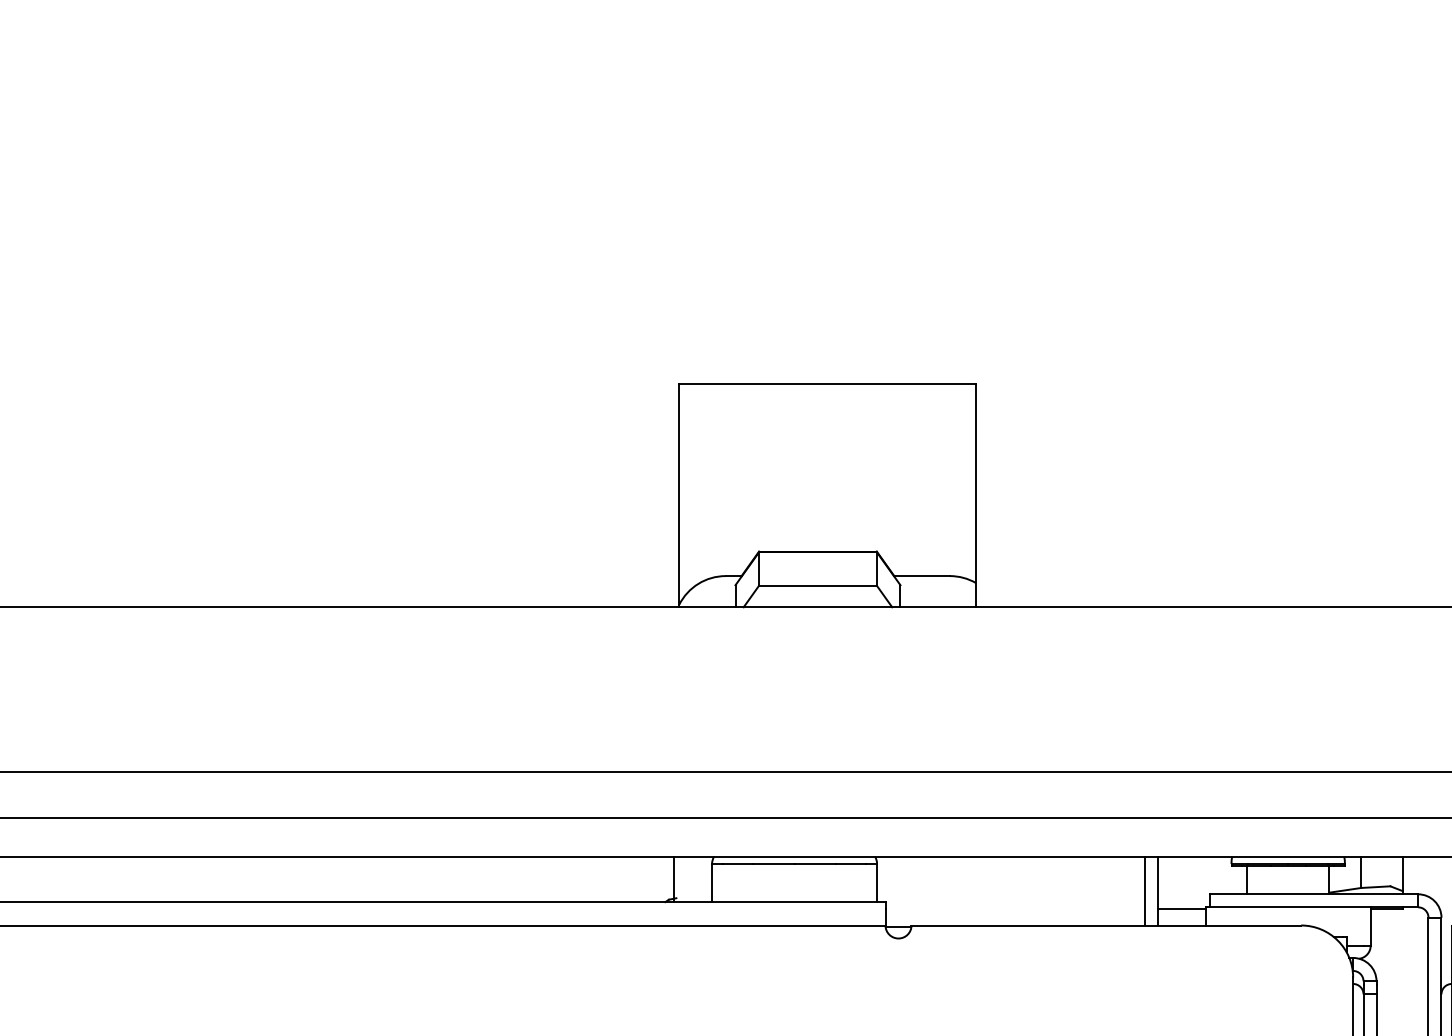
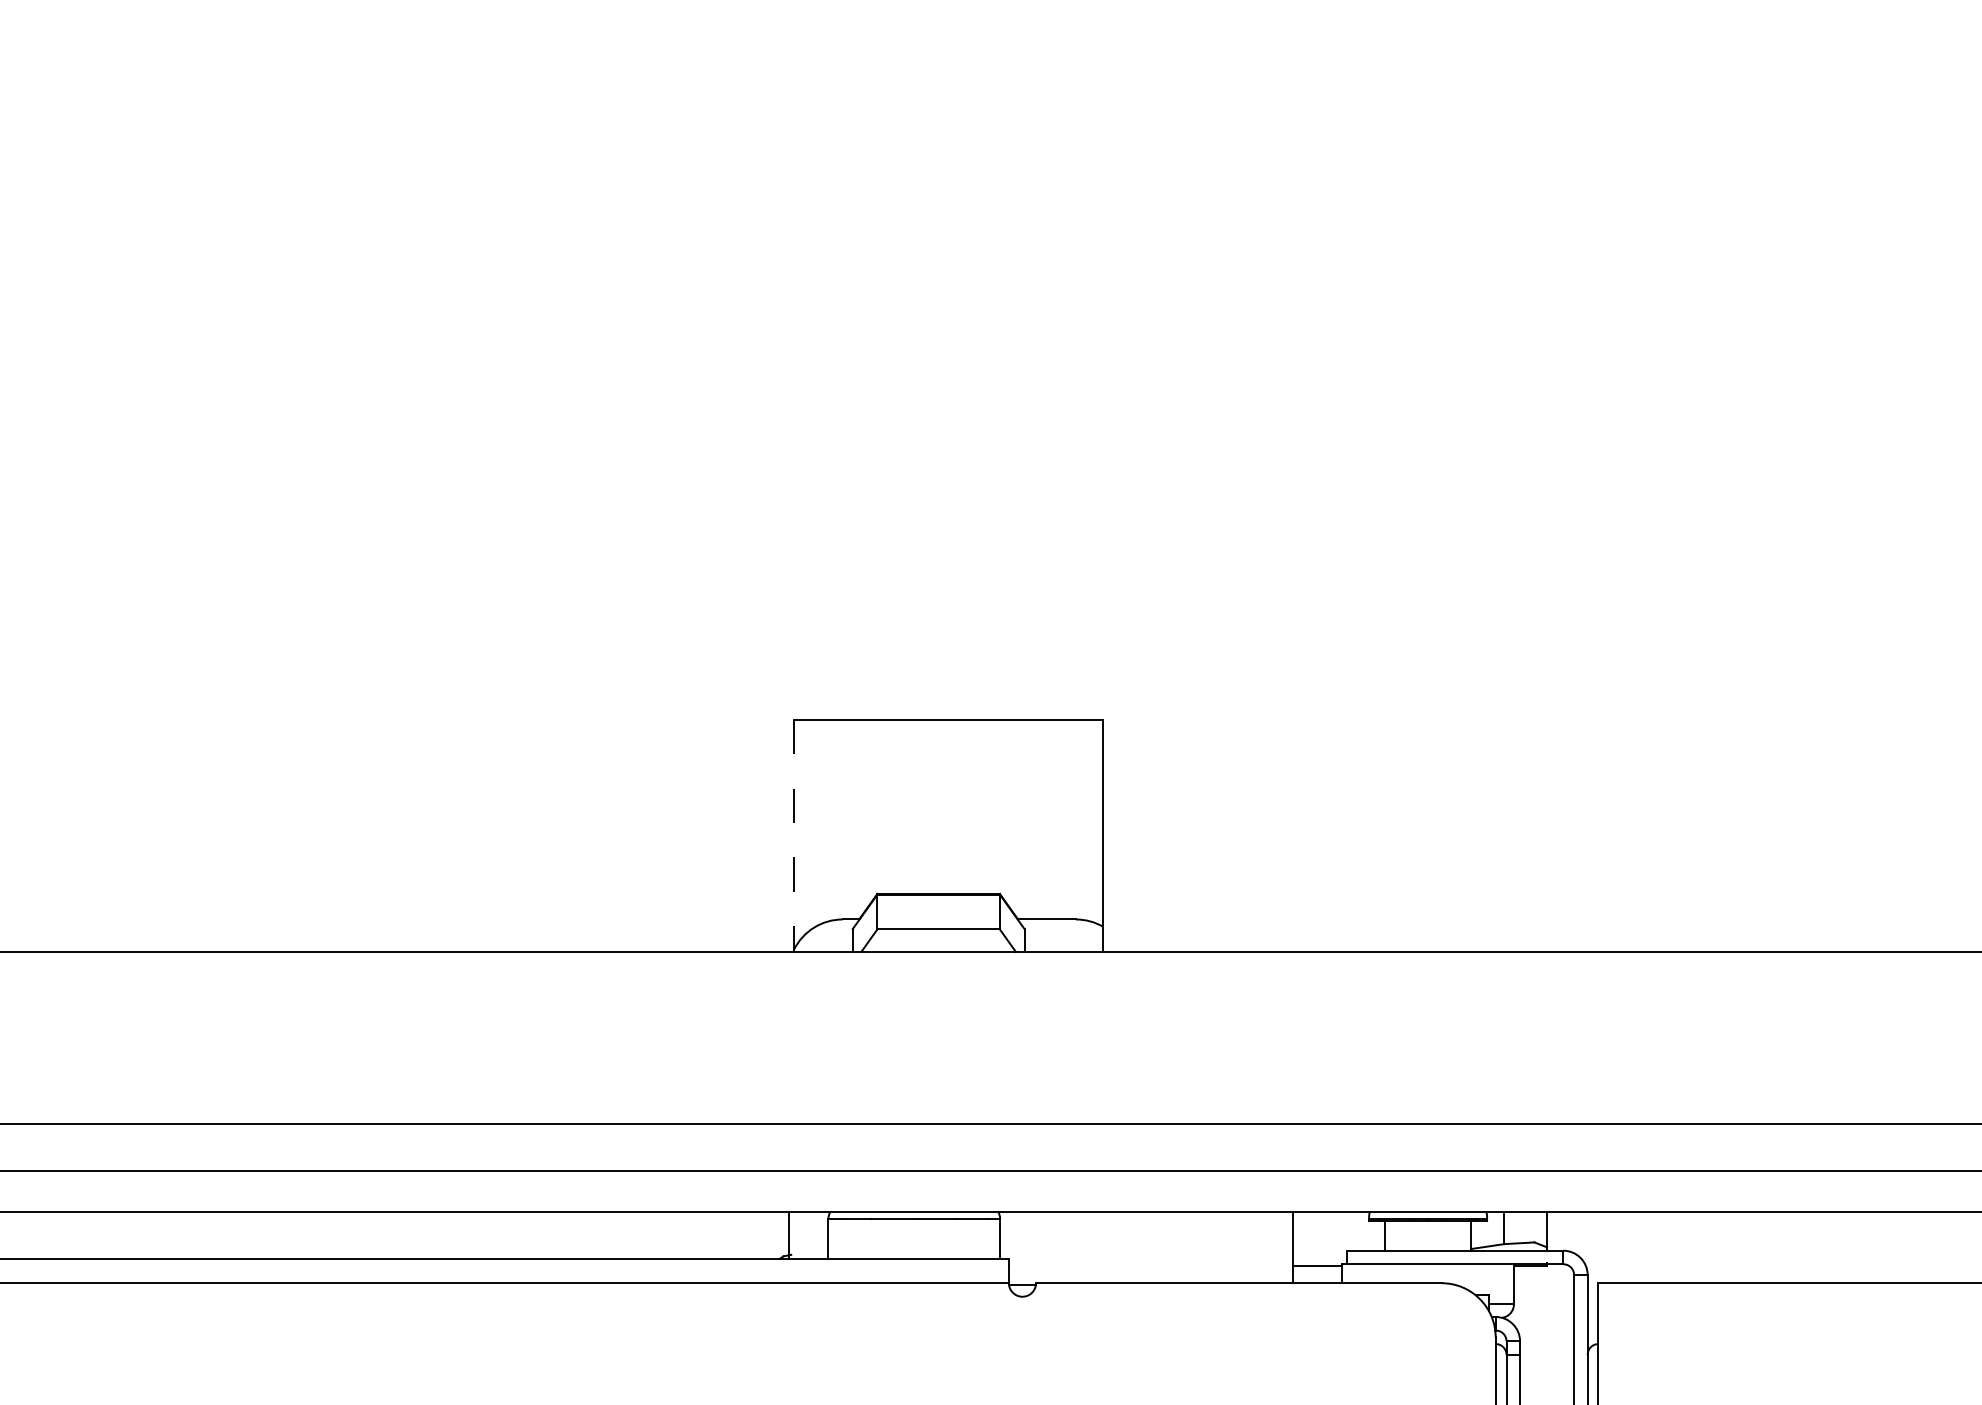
line: (679, 496) -> (794, 836), solid -> dashed
line: (1145, 891) -> (1279, 1247), removed

